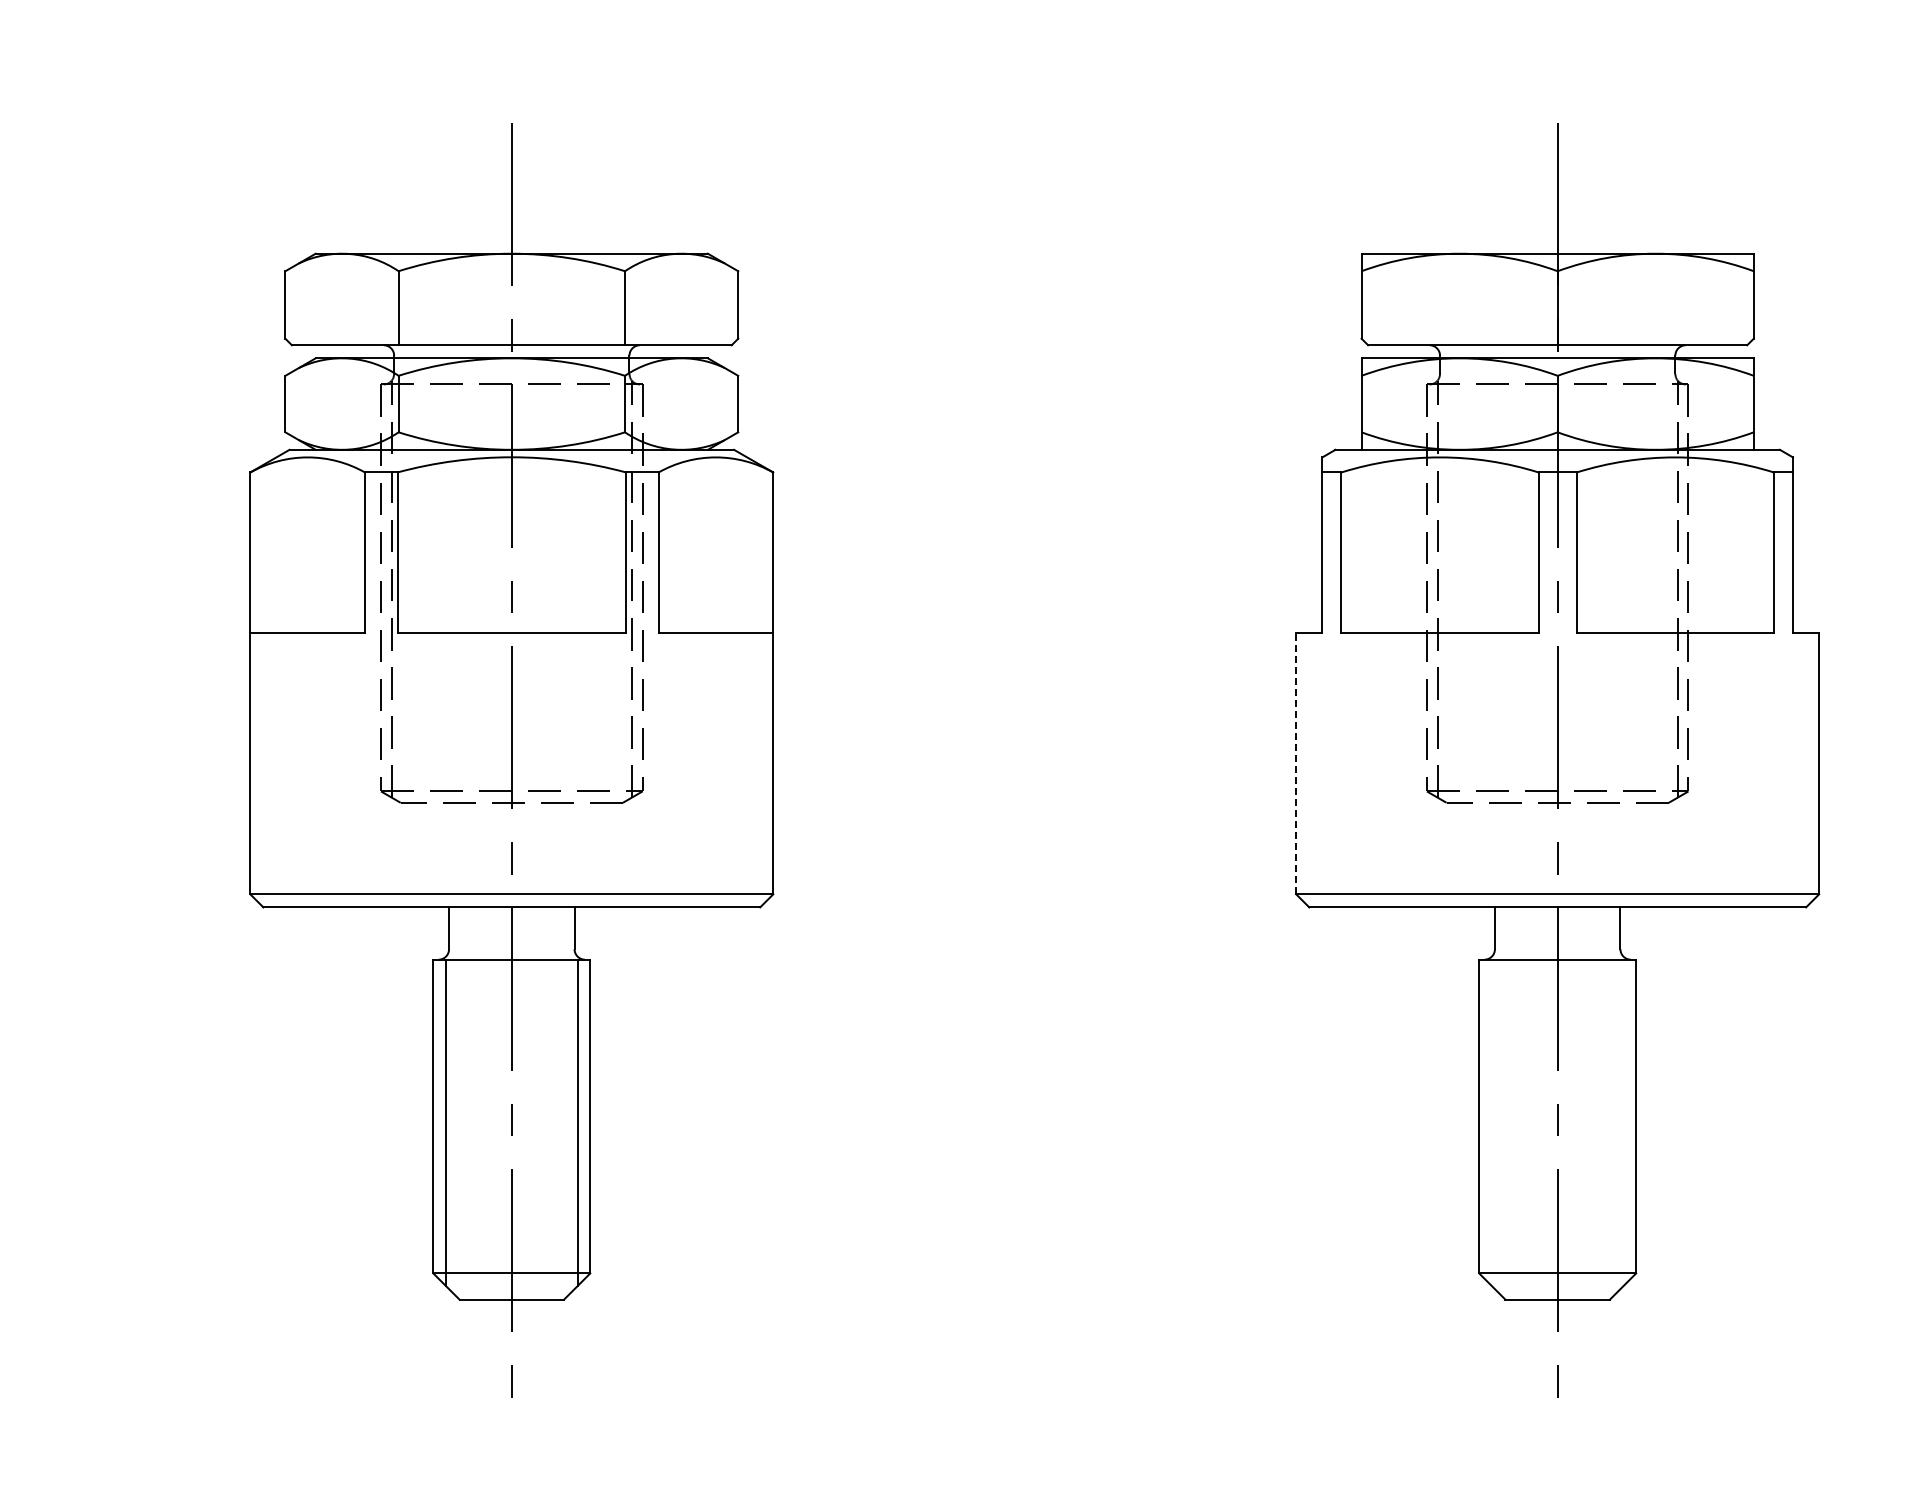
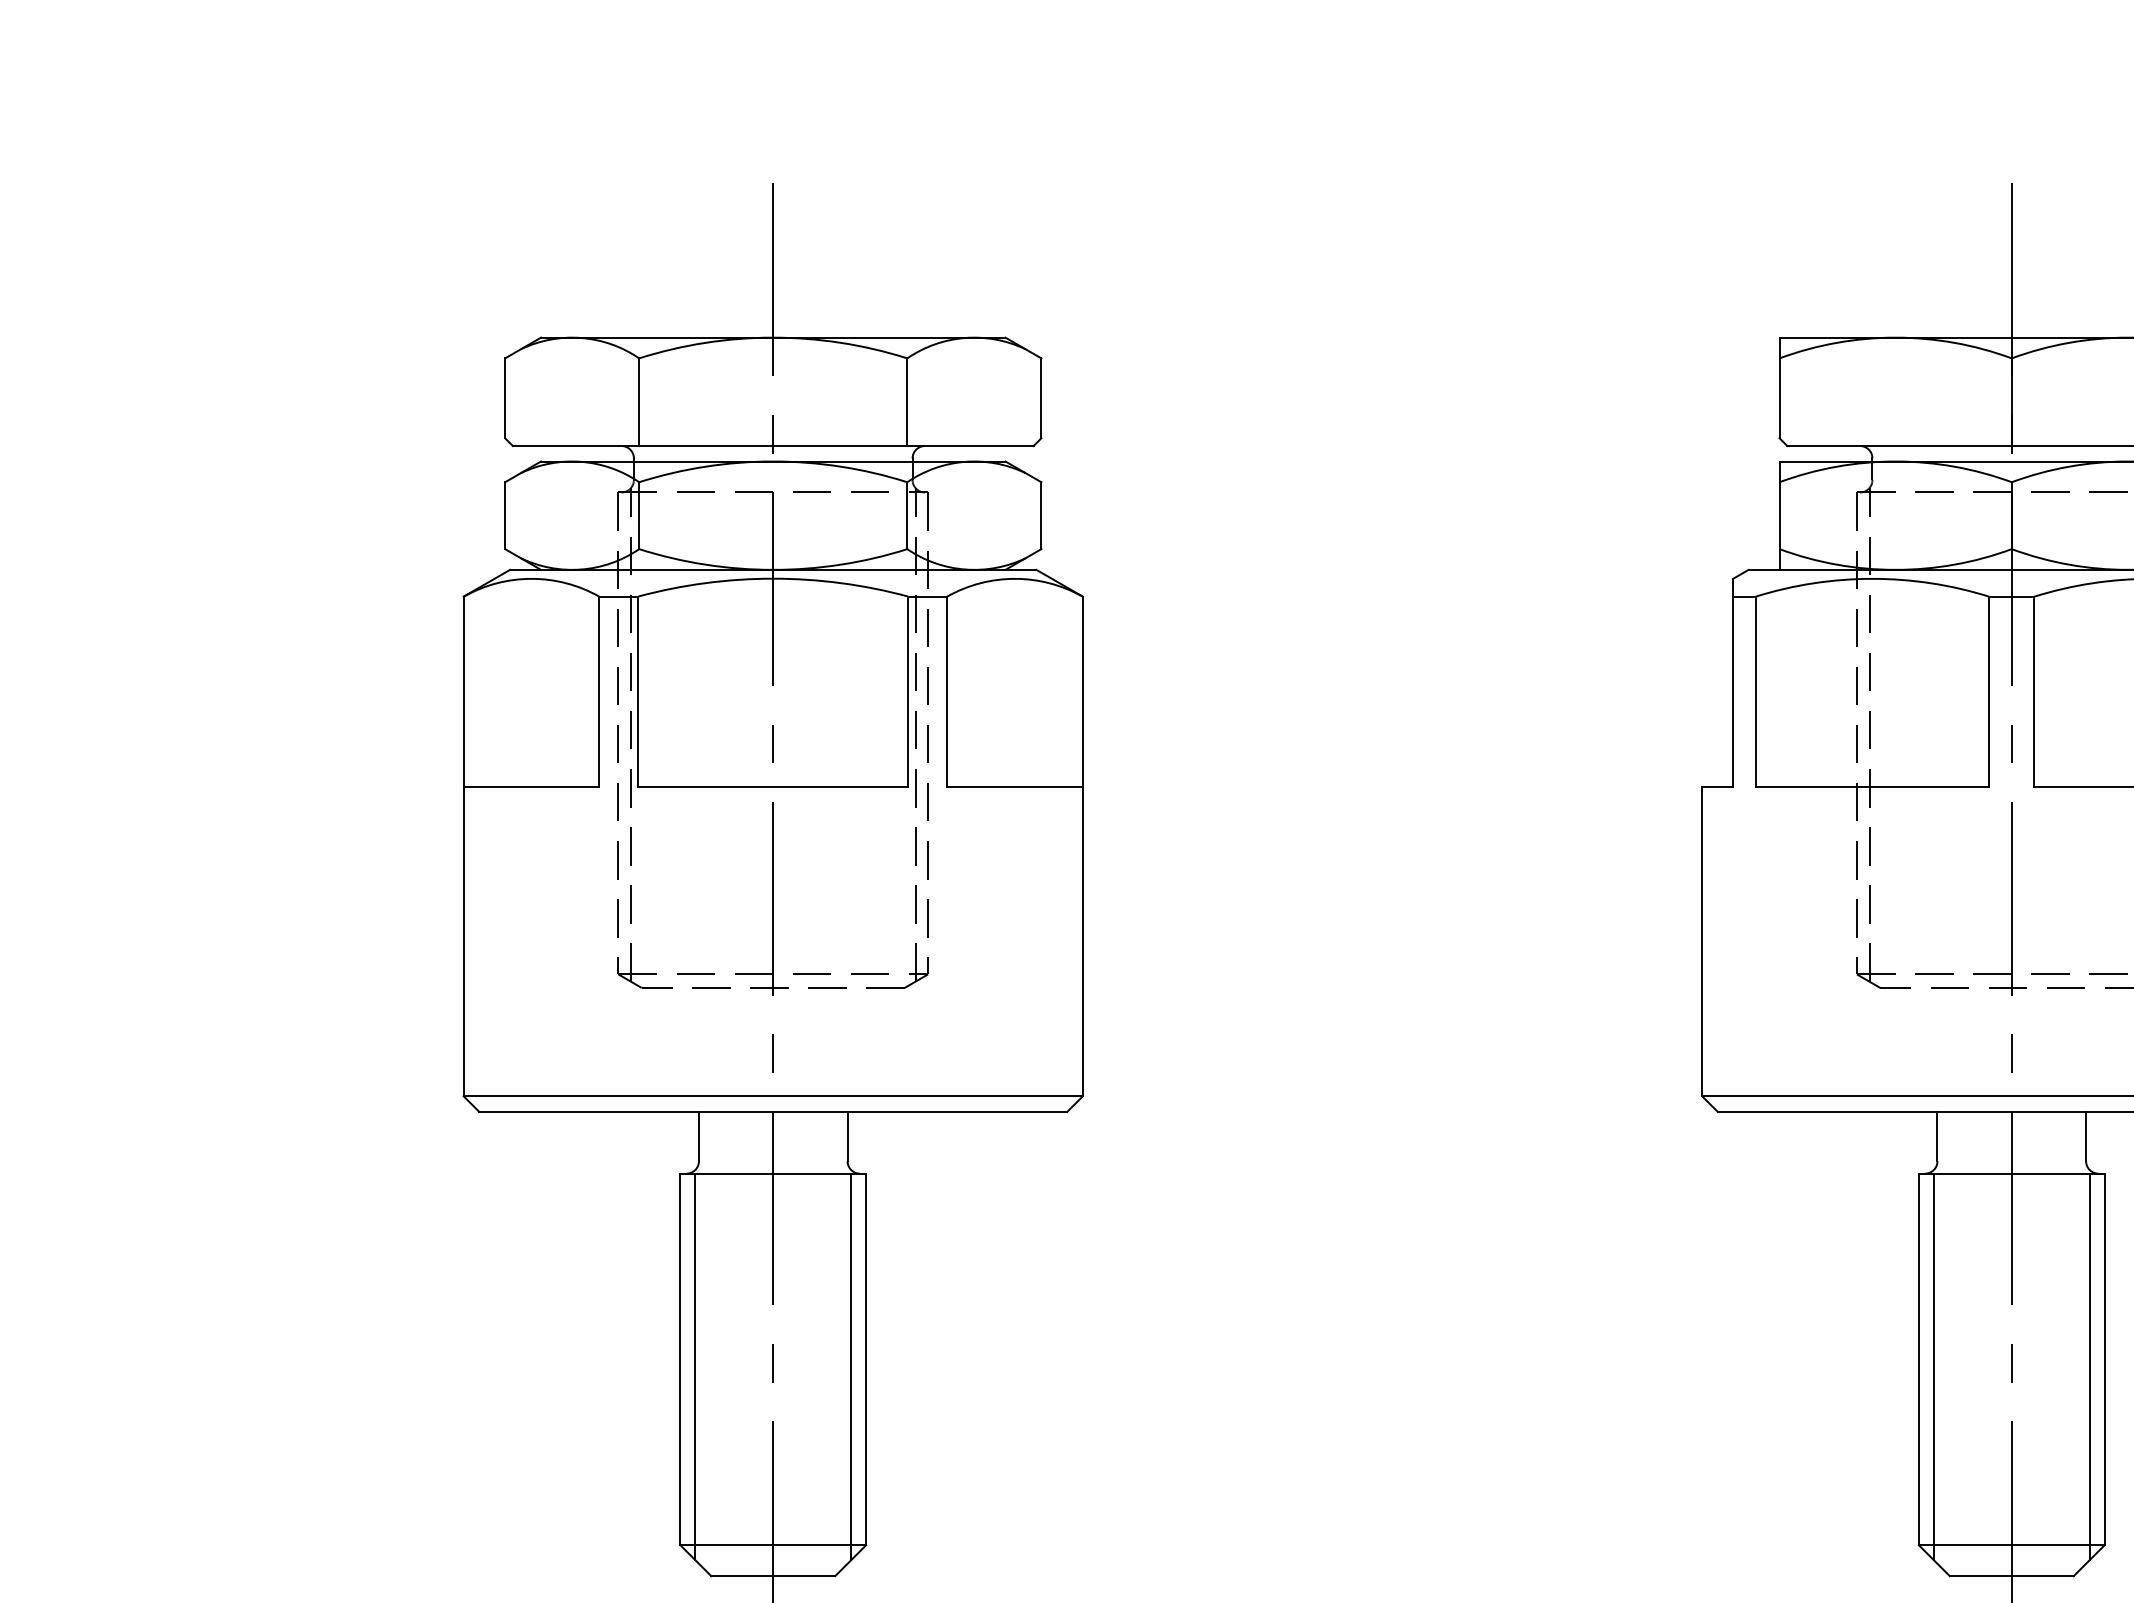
line: (1296, 763) -> (1702, 941), dashed -> solid
line: (1491, 1122) -> (1933, 1366), added
line: (1623, 1122) -> (2089, 1366), added

